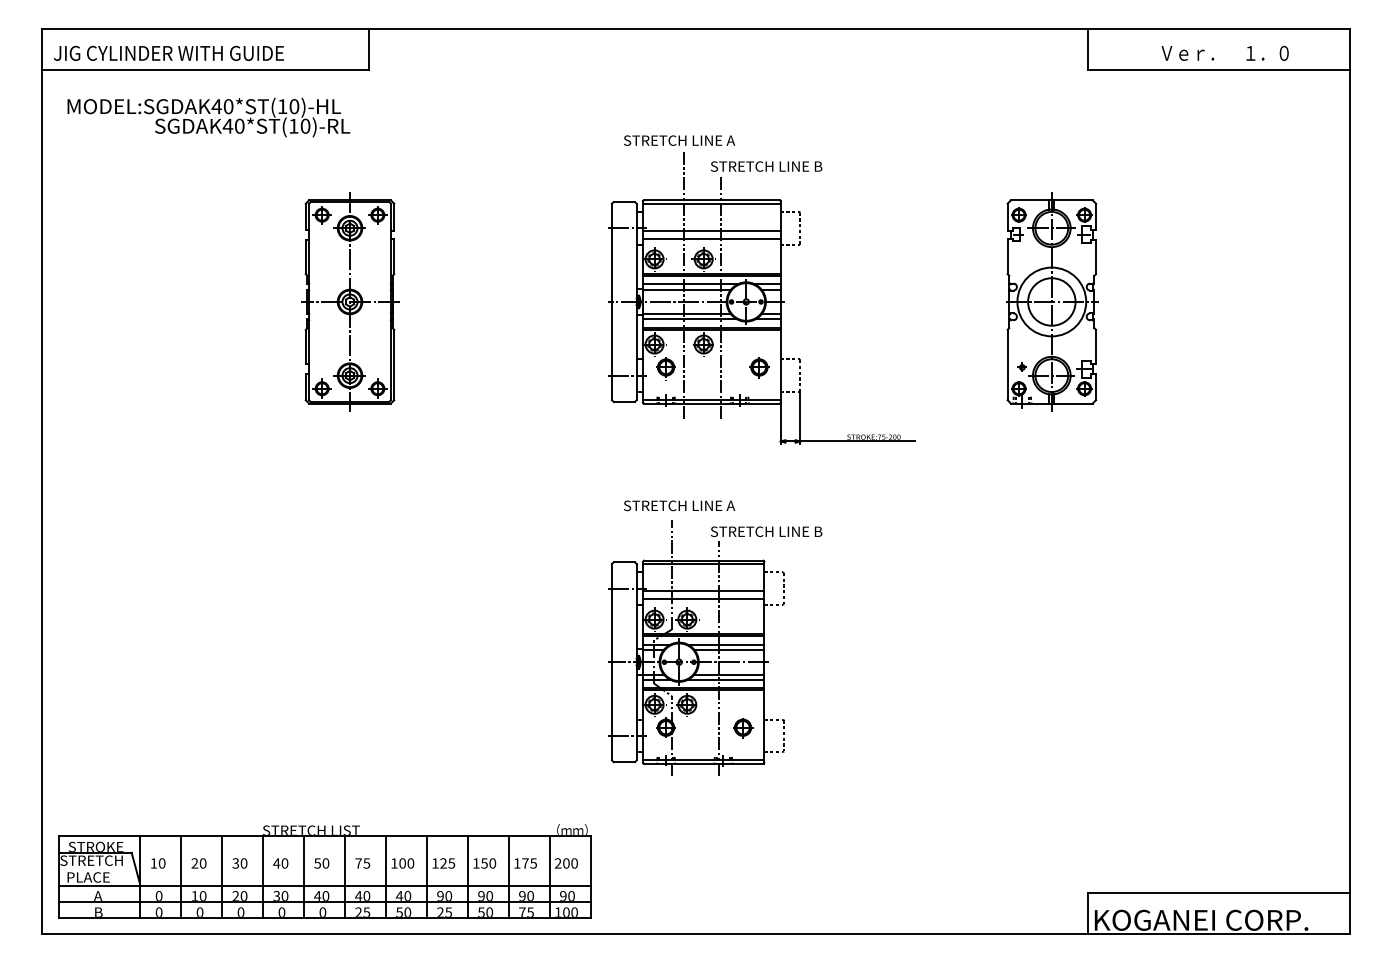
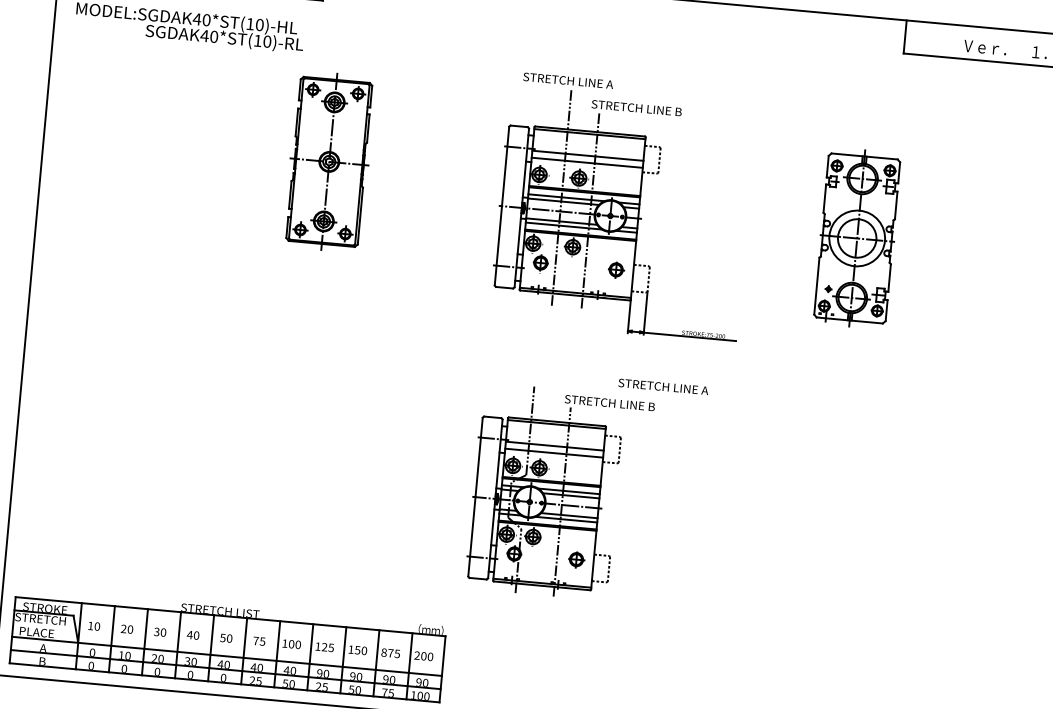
part: (350, 301) -> (329, 161), moved
text: (679, 505) -> (663, 386), moved
text: (517, 863) -> (384, 652), 175 -> 875

